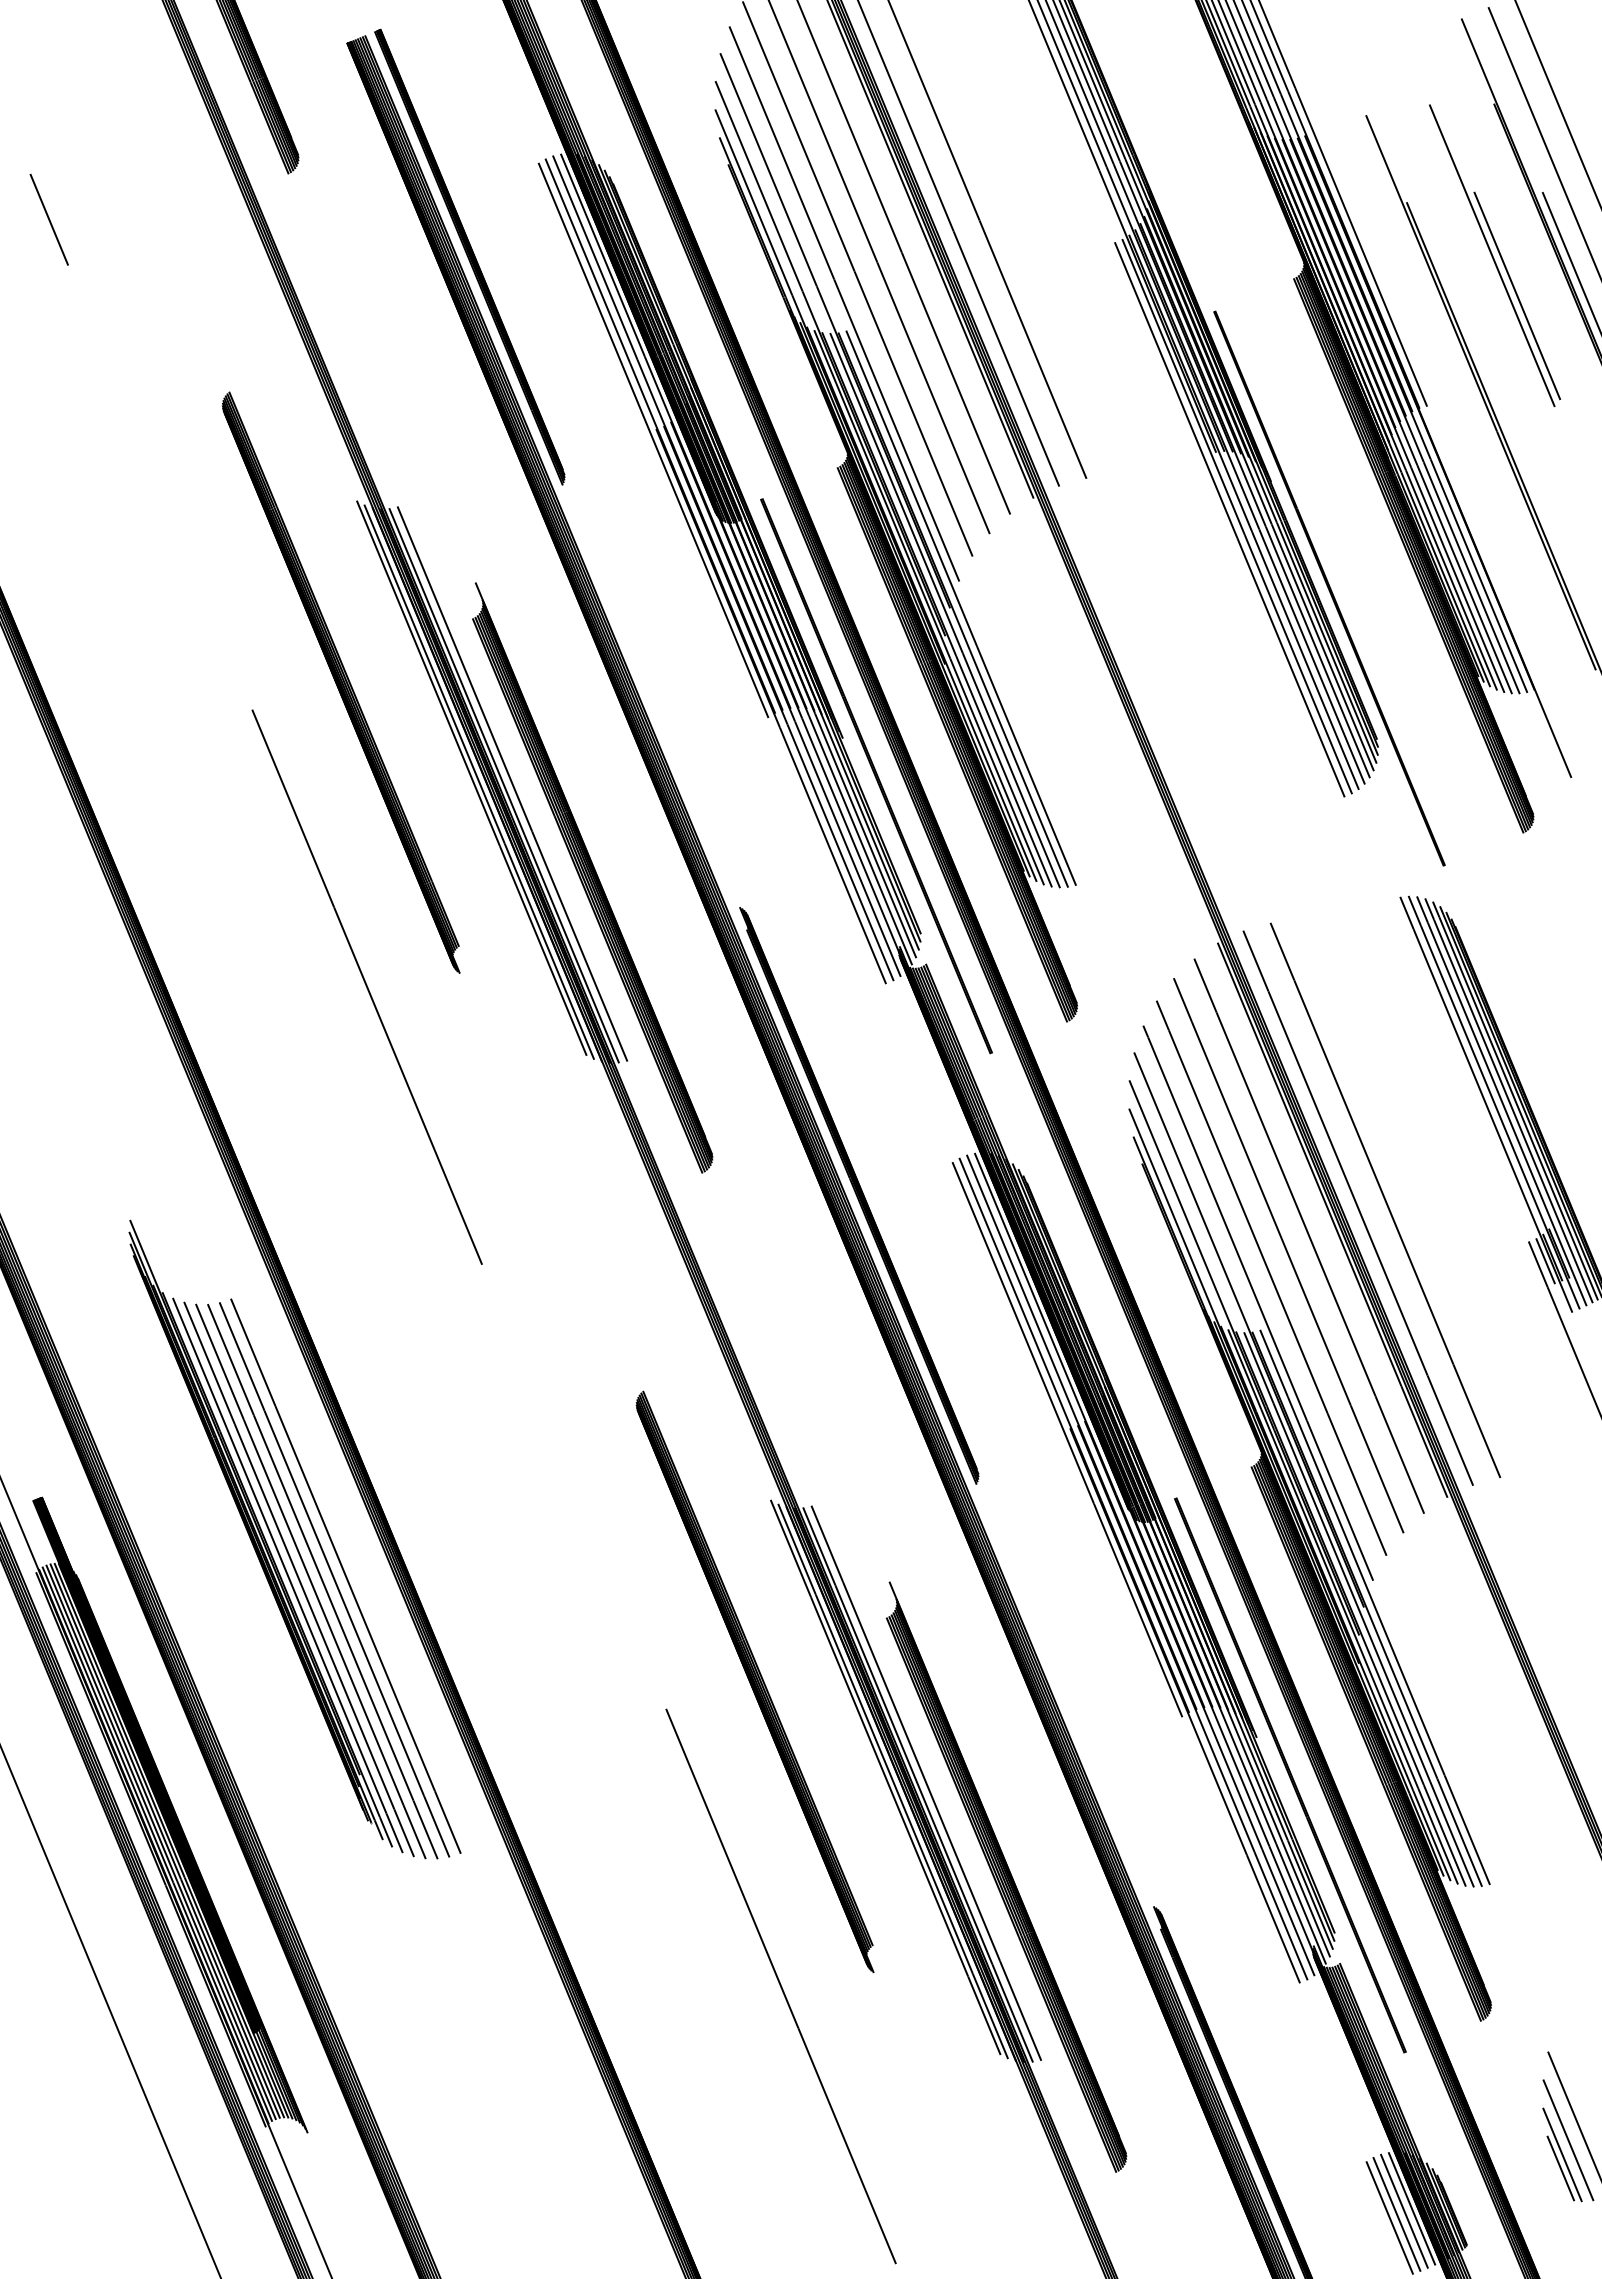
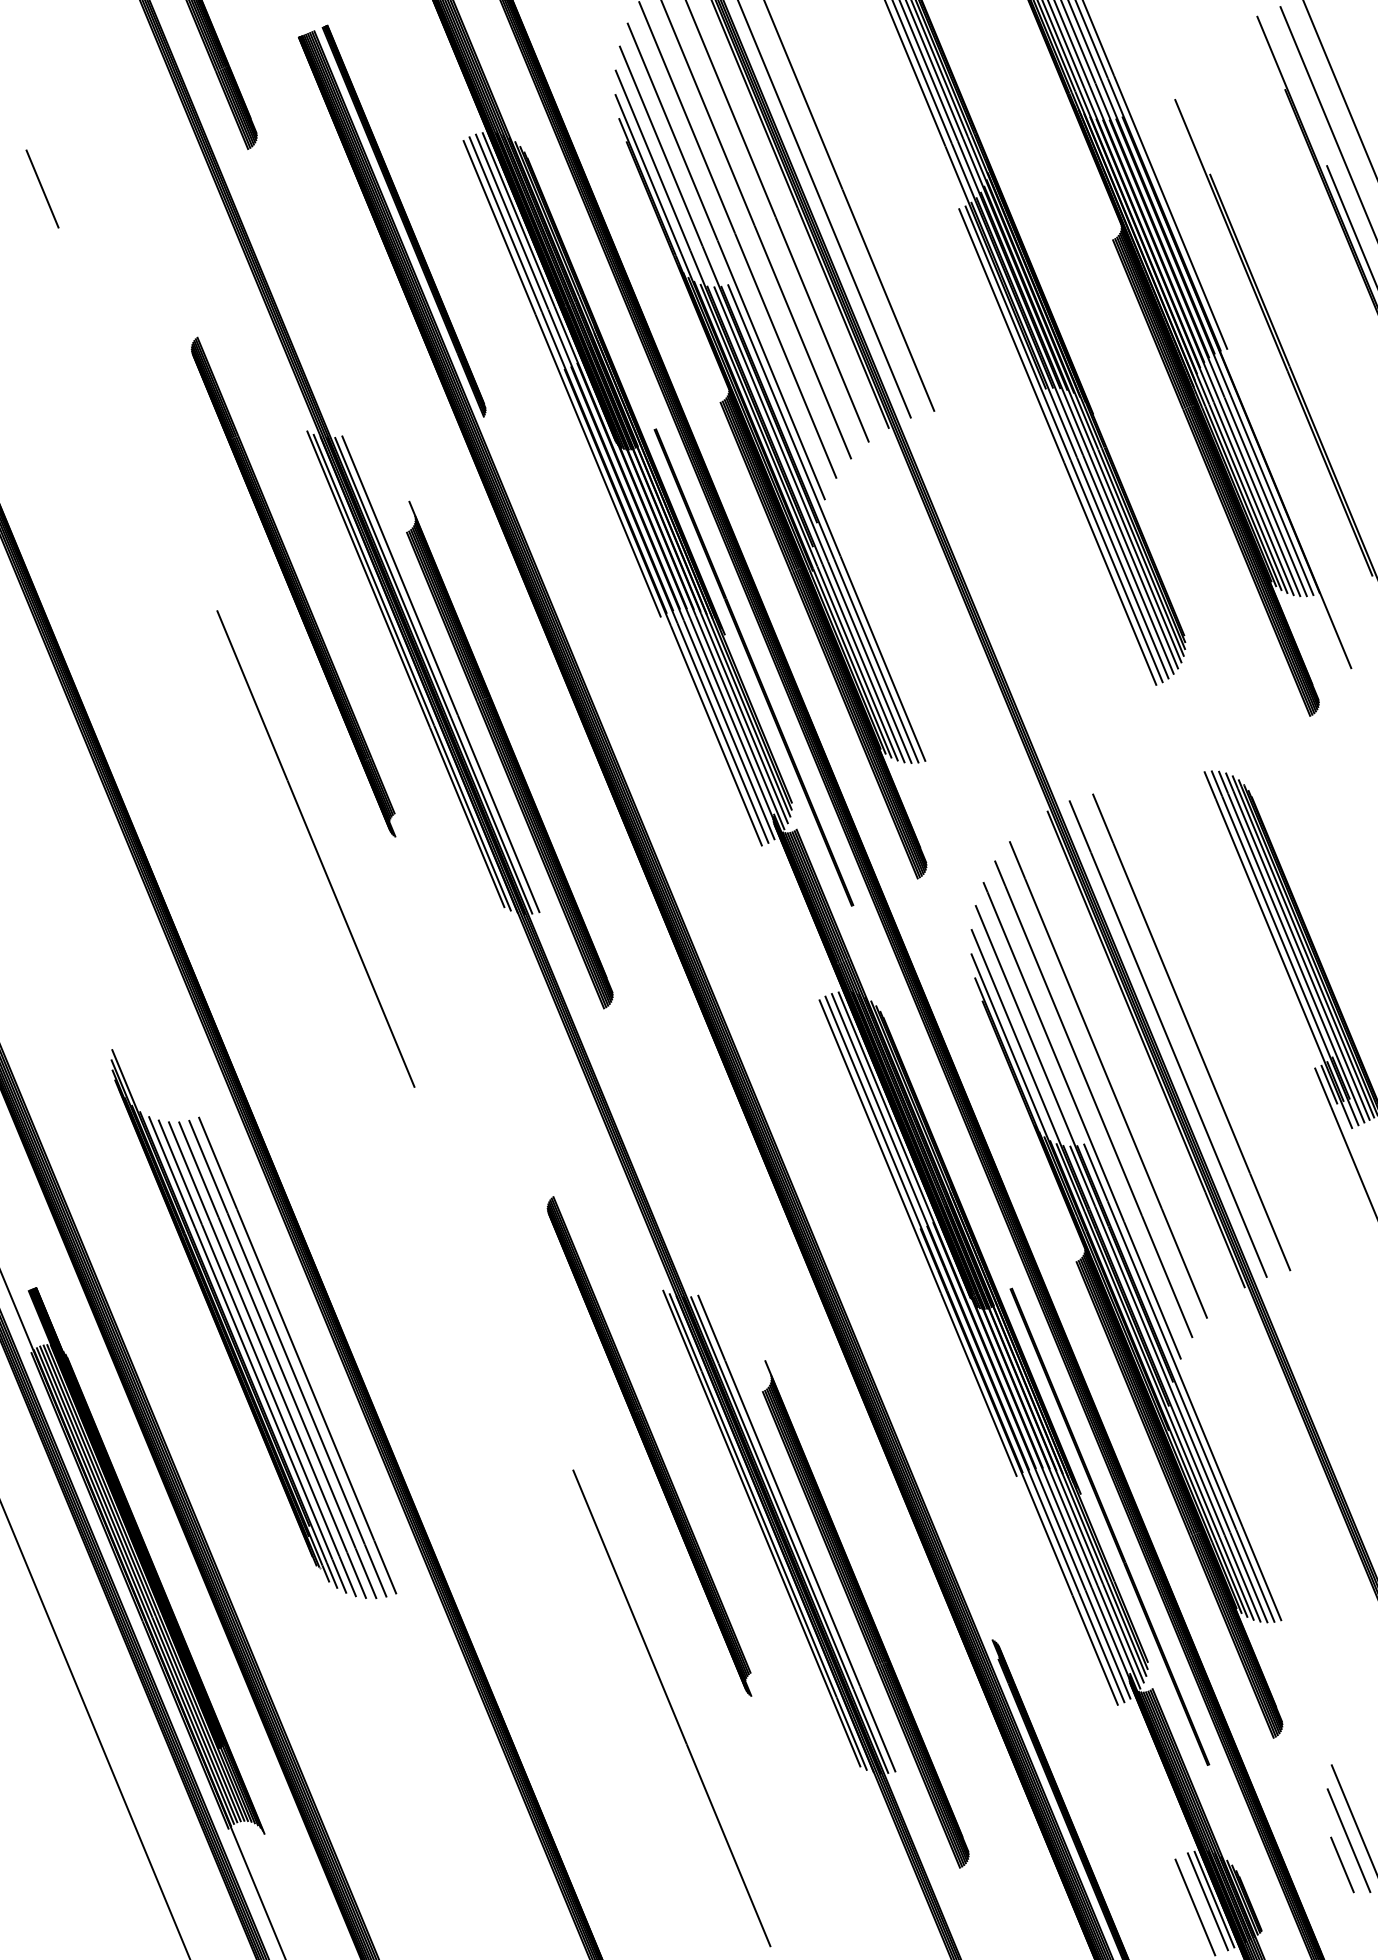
line: (1491, 255) -> (1282, 219), removed
line: (1517, 295) -> (1305, 254), removed
line: (1329, 588) -> (1143, 506), removed
part: (859, 1195) -> (739, 1028), removed
line: (1308, 1235) -> (1125, 1062), removed
line: (1562, 2154) -> (1343, 1852), removed
line: (1396, 2214) -> (1201, 1904), removed

